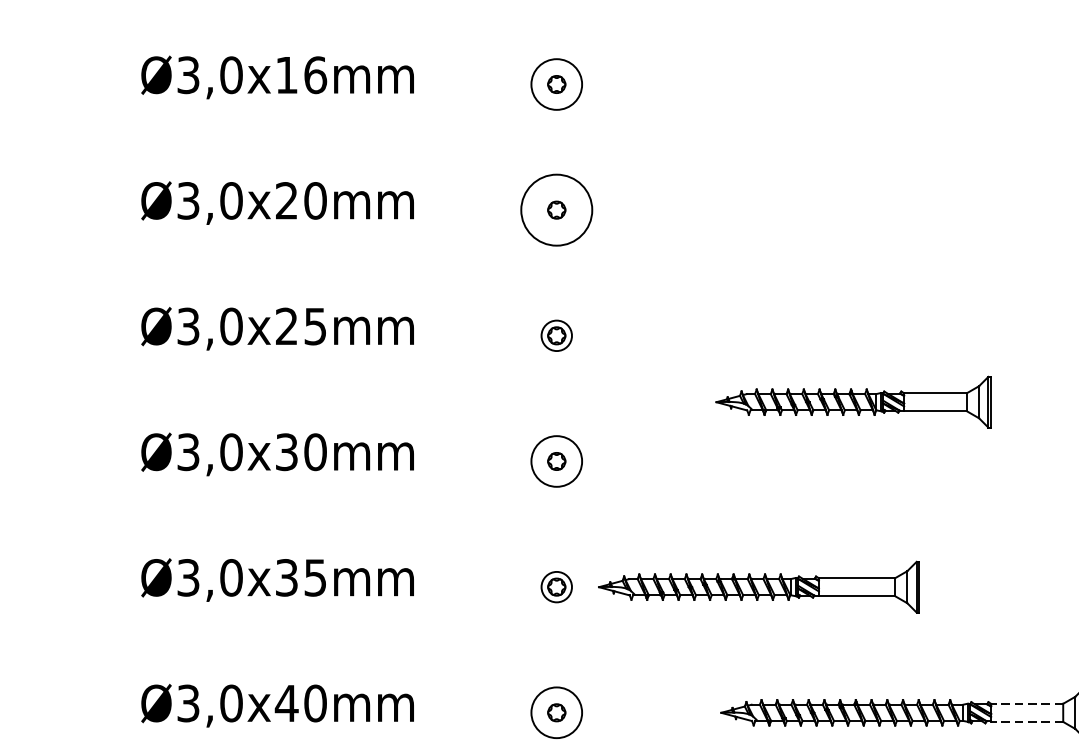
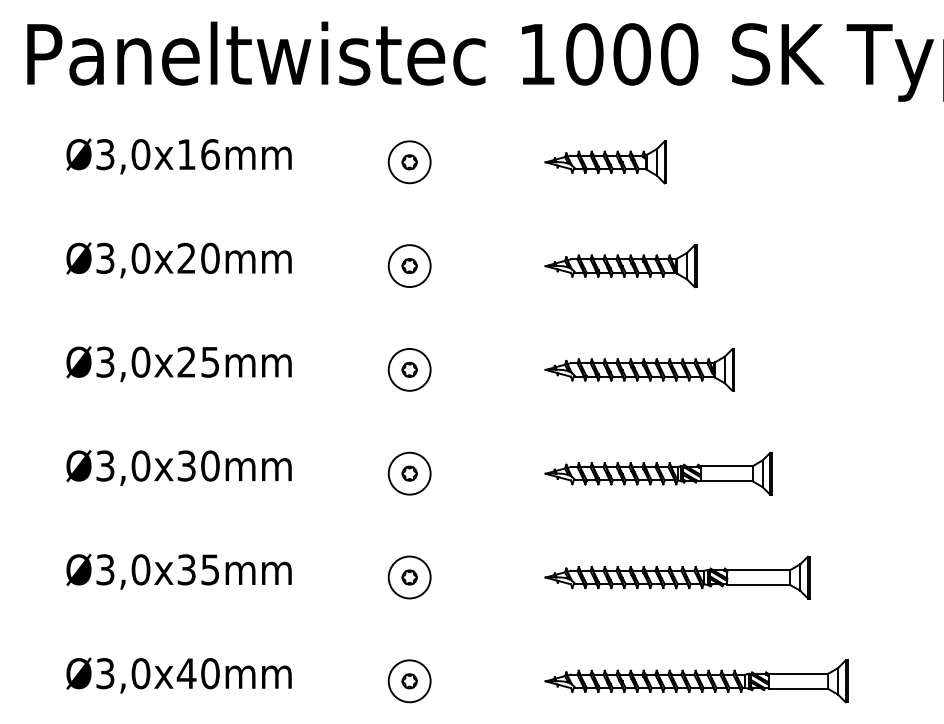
part: (793, 84) -> (605, 162), added
circle: (556, 210) -> (409, 266), size x0.71
part: (811, 210) -> (620, 266), added
circle: (556, 335) -> (409, 369), size x1.67
part: (834, 335) -> (639, 369), added
part: (853, 401) -> (658, 473), moved
circle: (556, 587) -> (409, 577), size x1.67
part: (758, 587) -> (677, 577), moved
line: (1027, 703) -> (798, 673), dashed -> solid
line: (1027, 721) -> (798, 688), dashed -> solid

